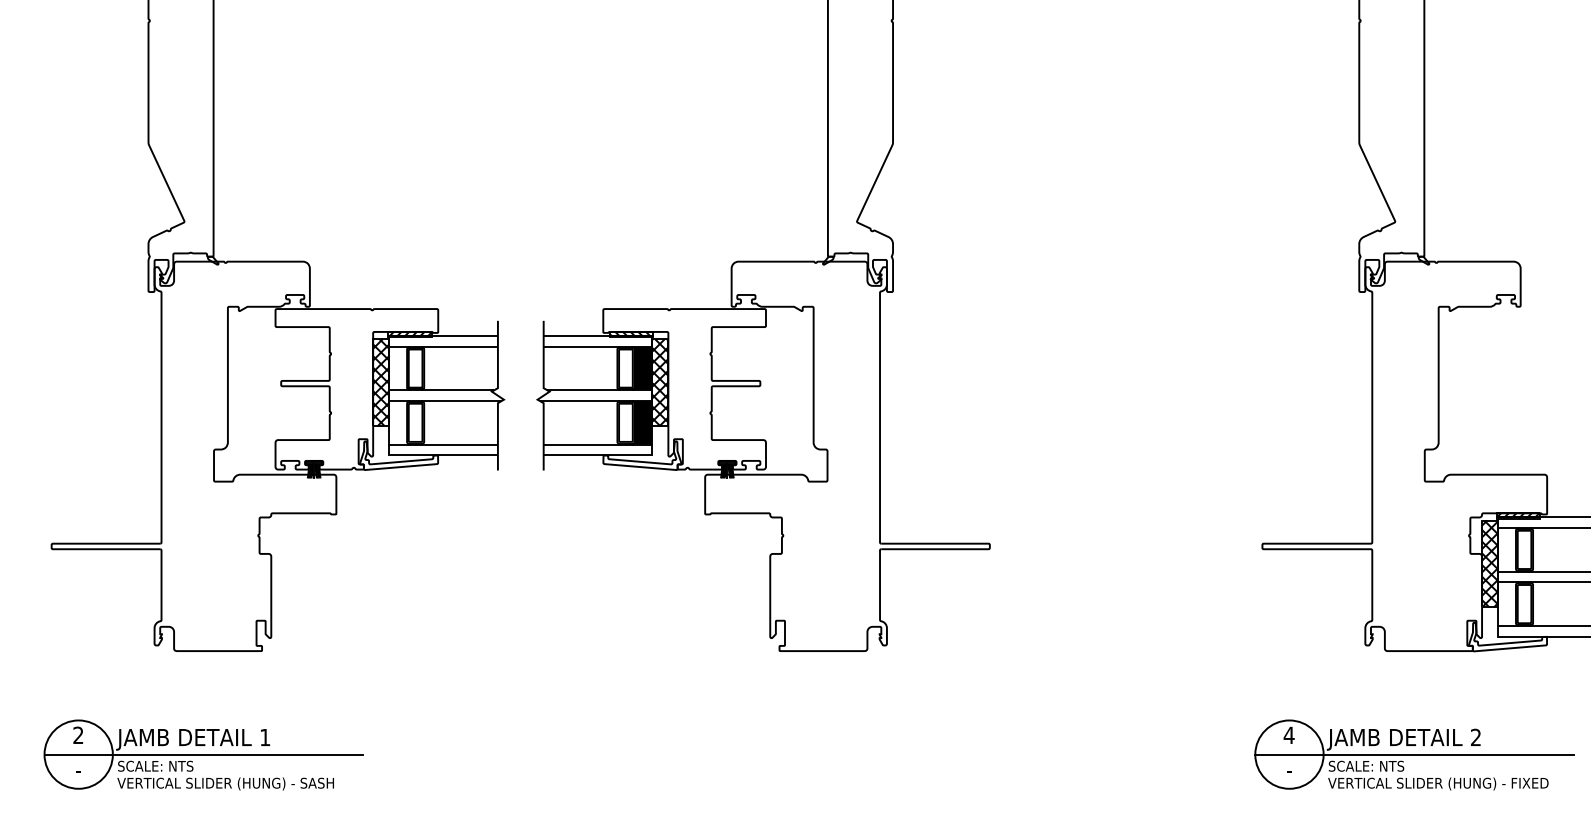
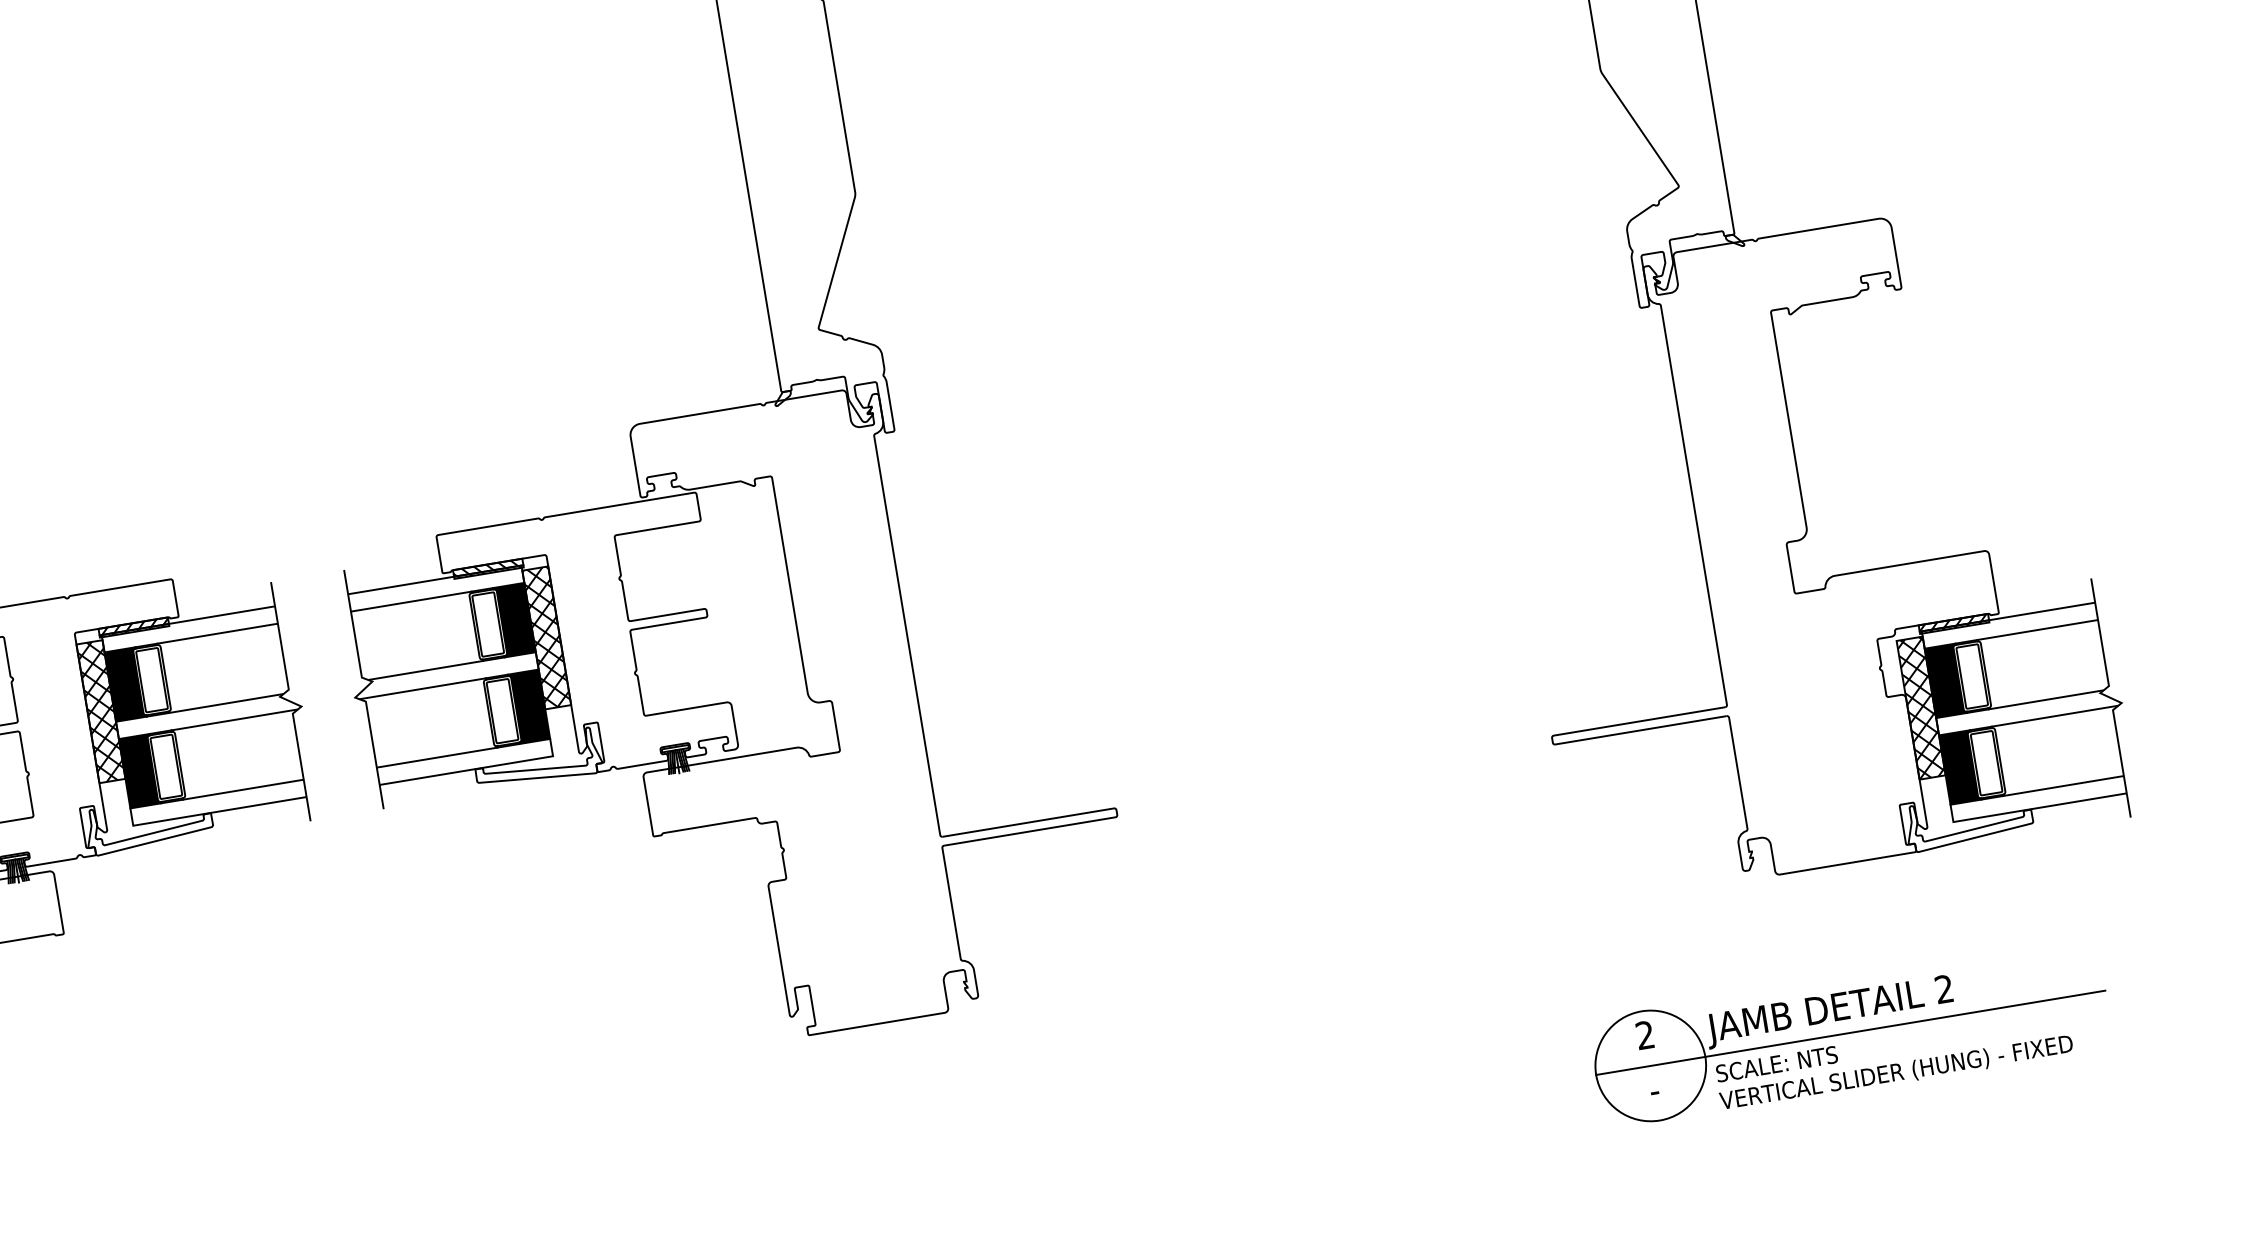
fill: (398, 368) -> (124, 684), added
fill: (398, 422) -> (138, 770), added
fill: (1507, 549) -> (1944, 680), added
fill: (1507, 603) -> (1959, 766), added
text: (1288, 734) -> (1643, 1034), 4 -> 2

